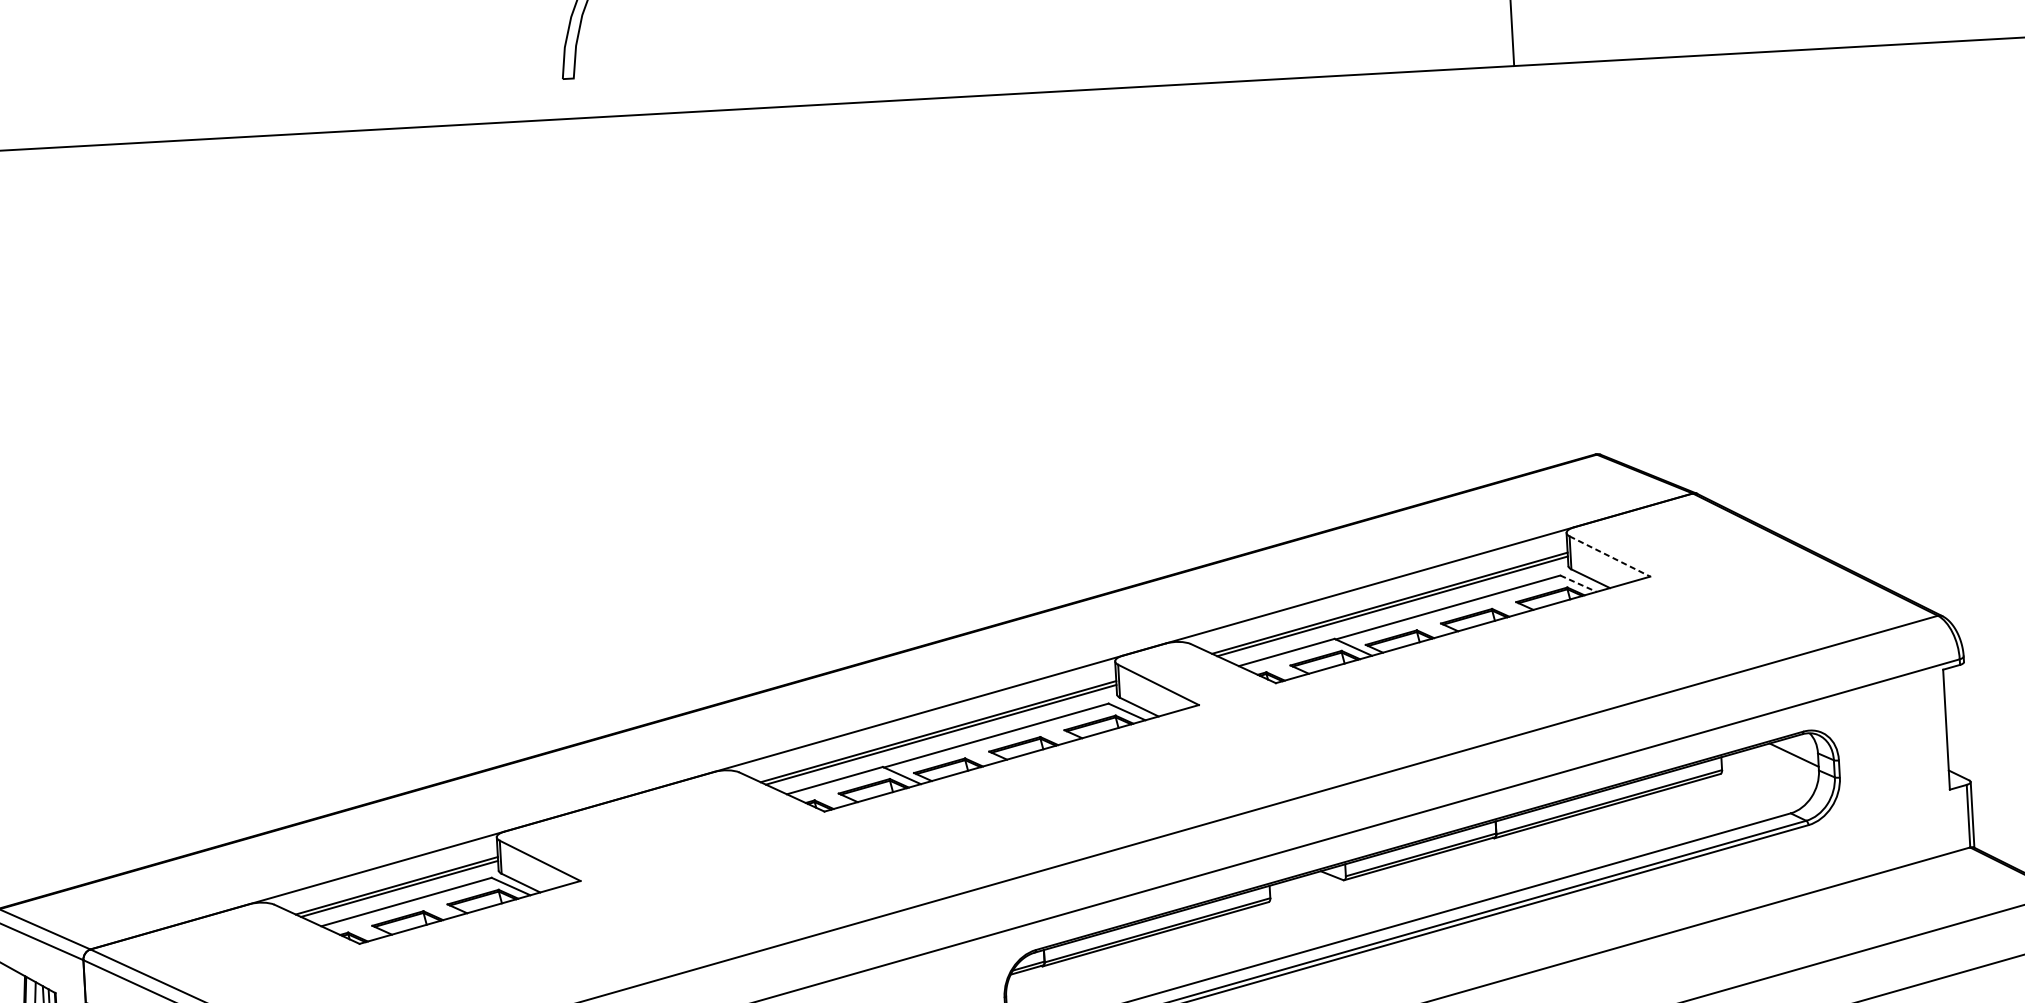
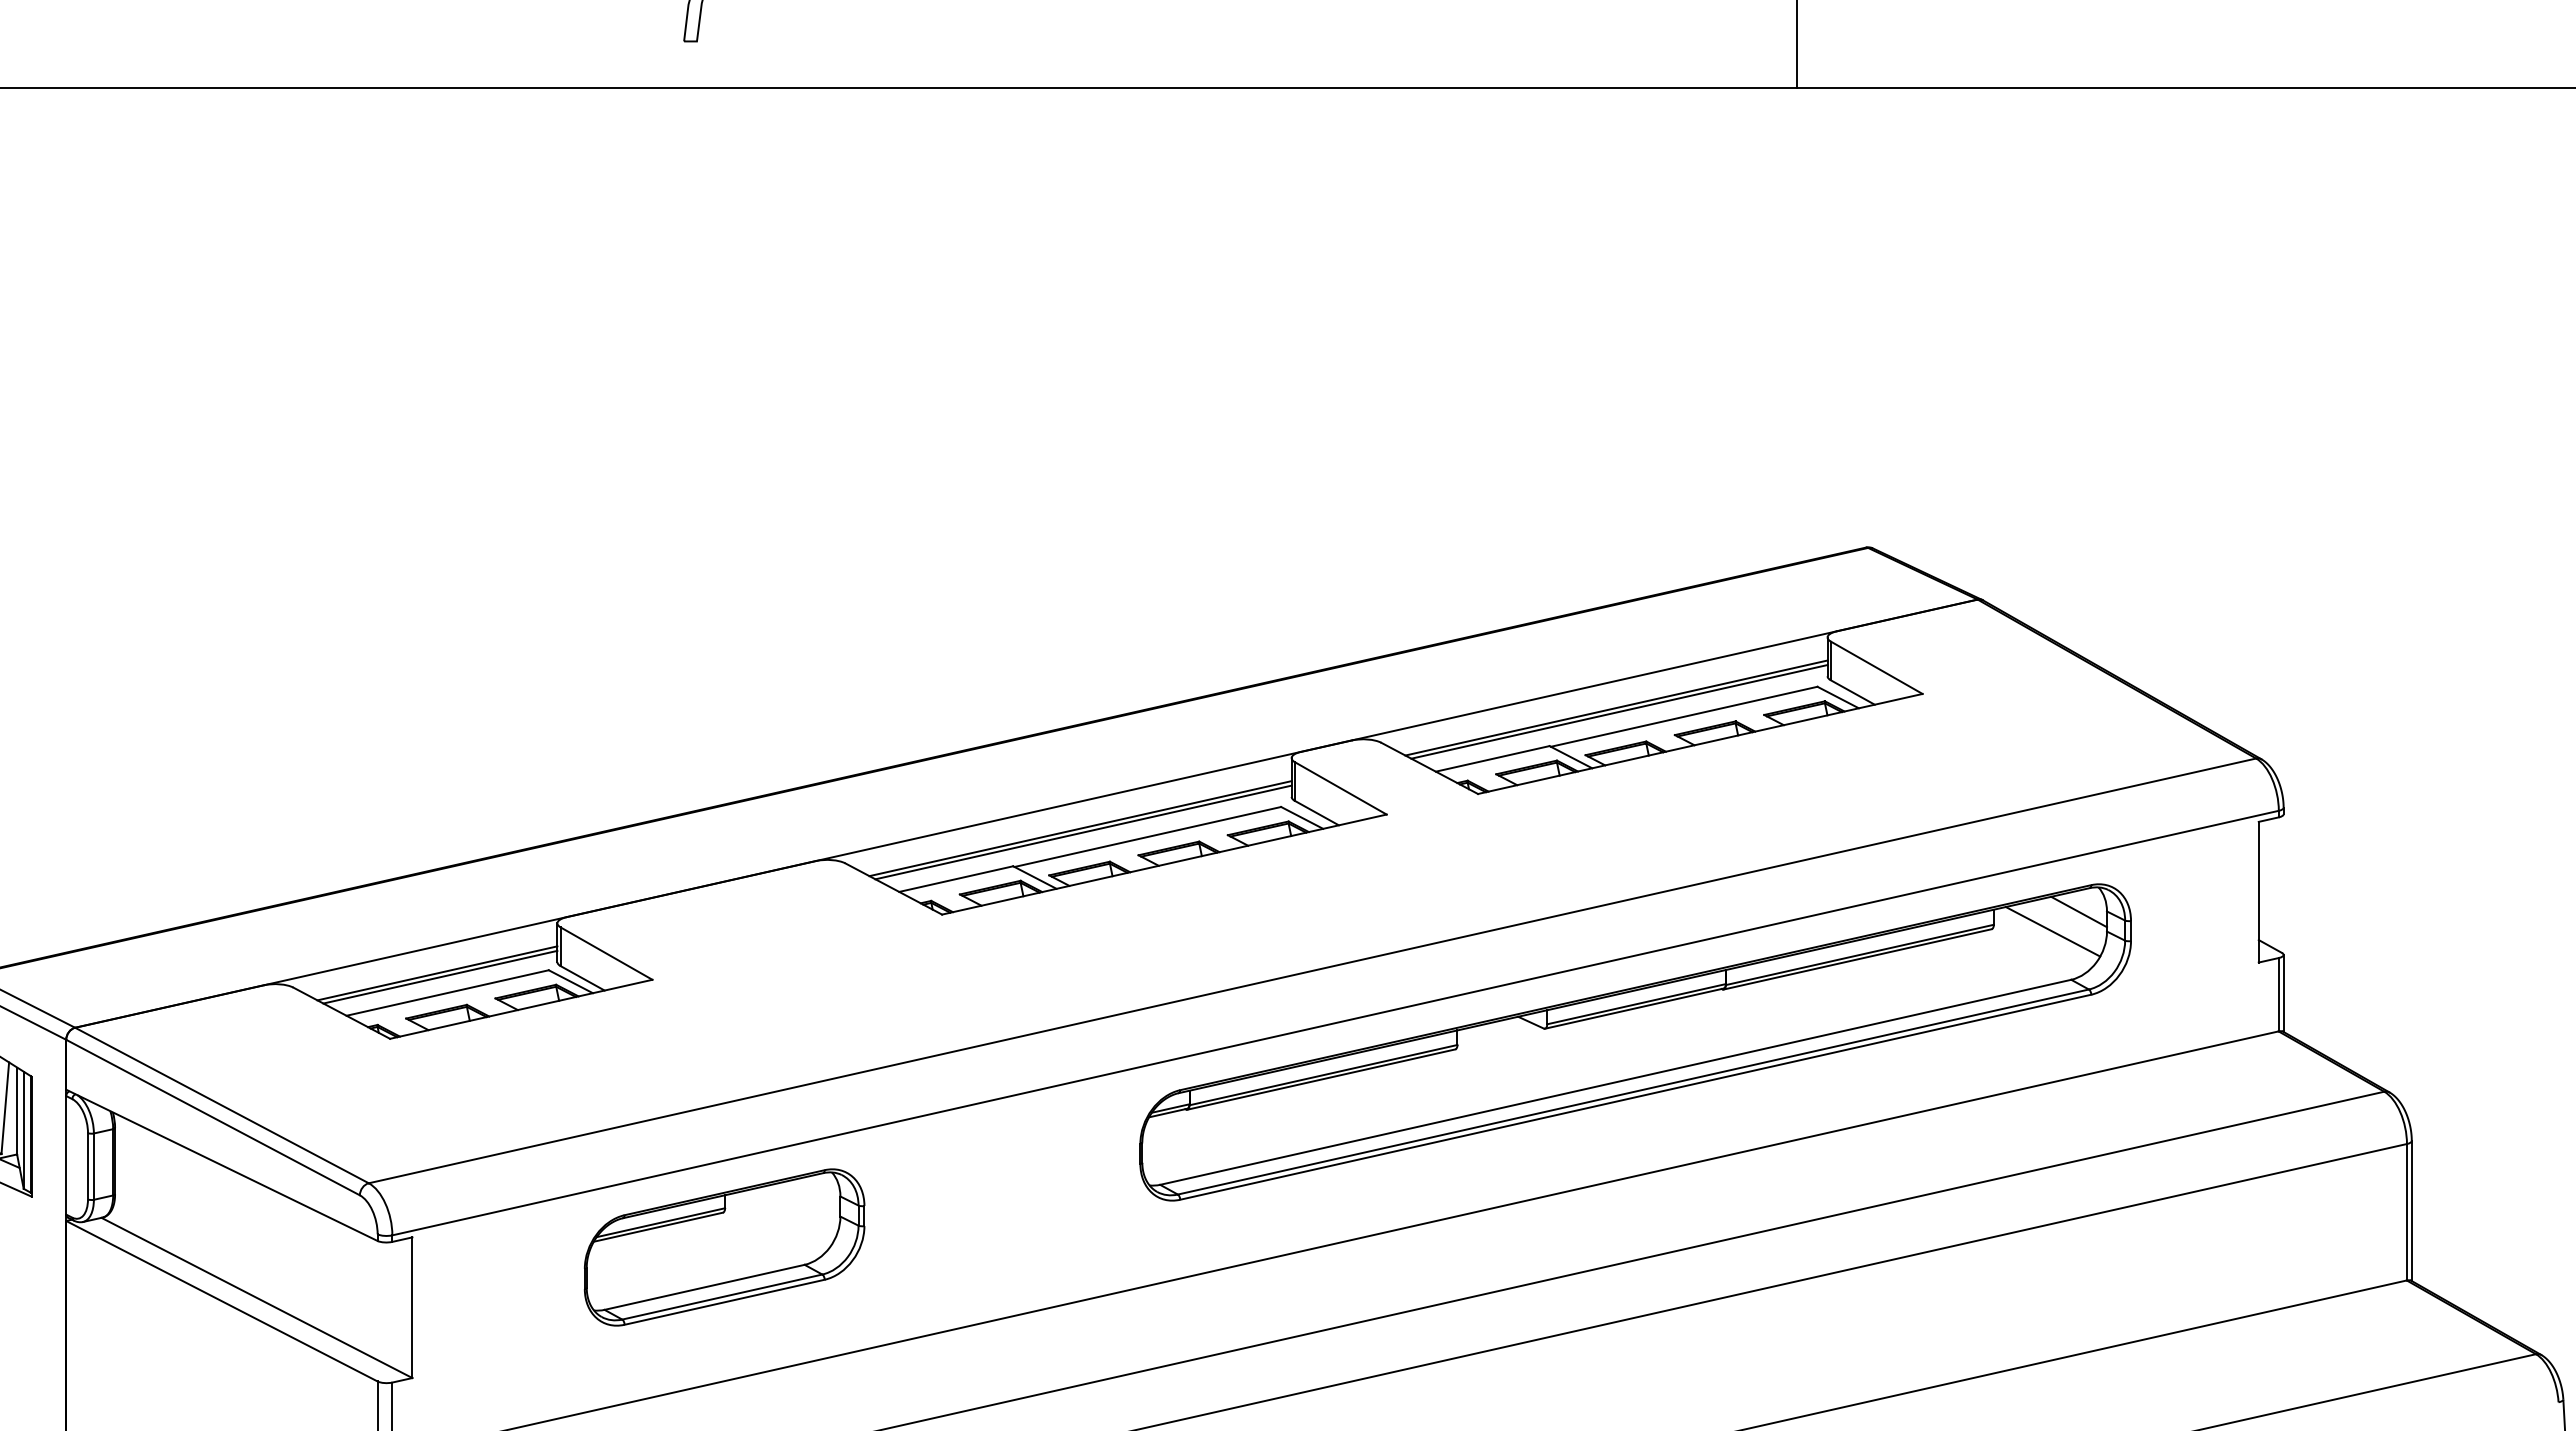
line: (1609, 556) -> (1876, 667), dashed -> solid
line: (1578, 583) -> (1838, 697), dashed -> solid
line: (1772, 773) -> (2052, 931), added

